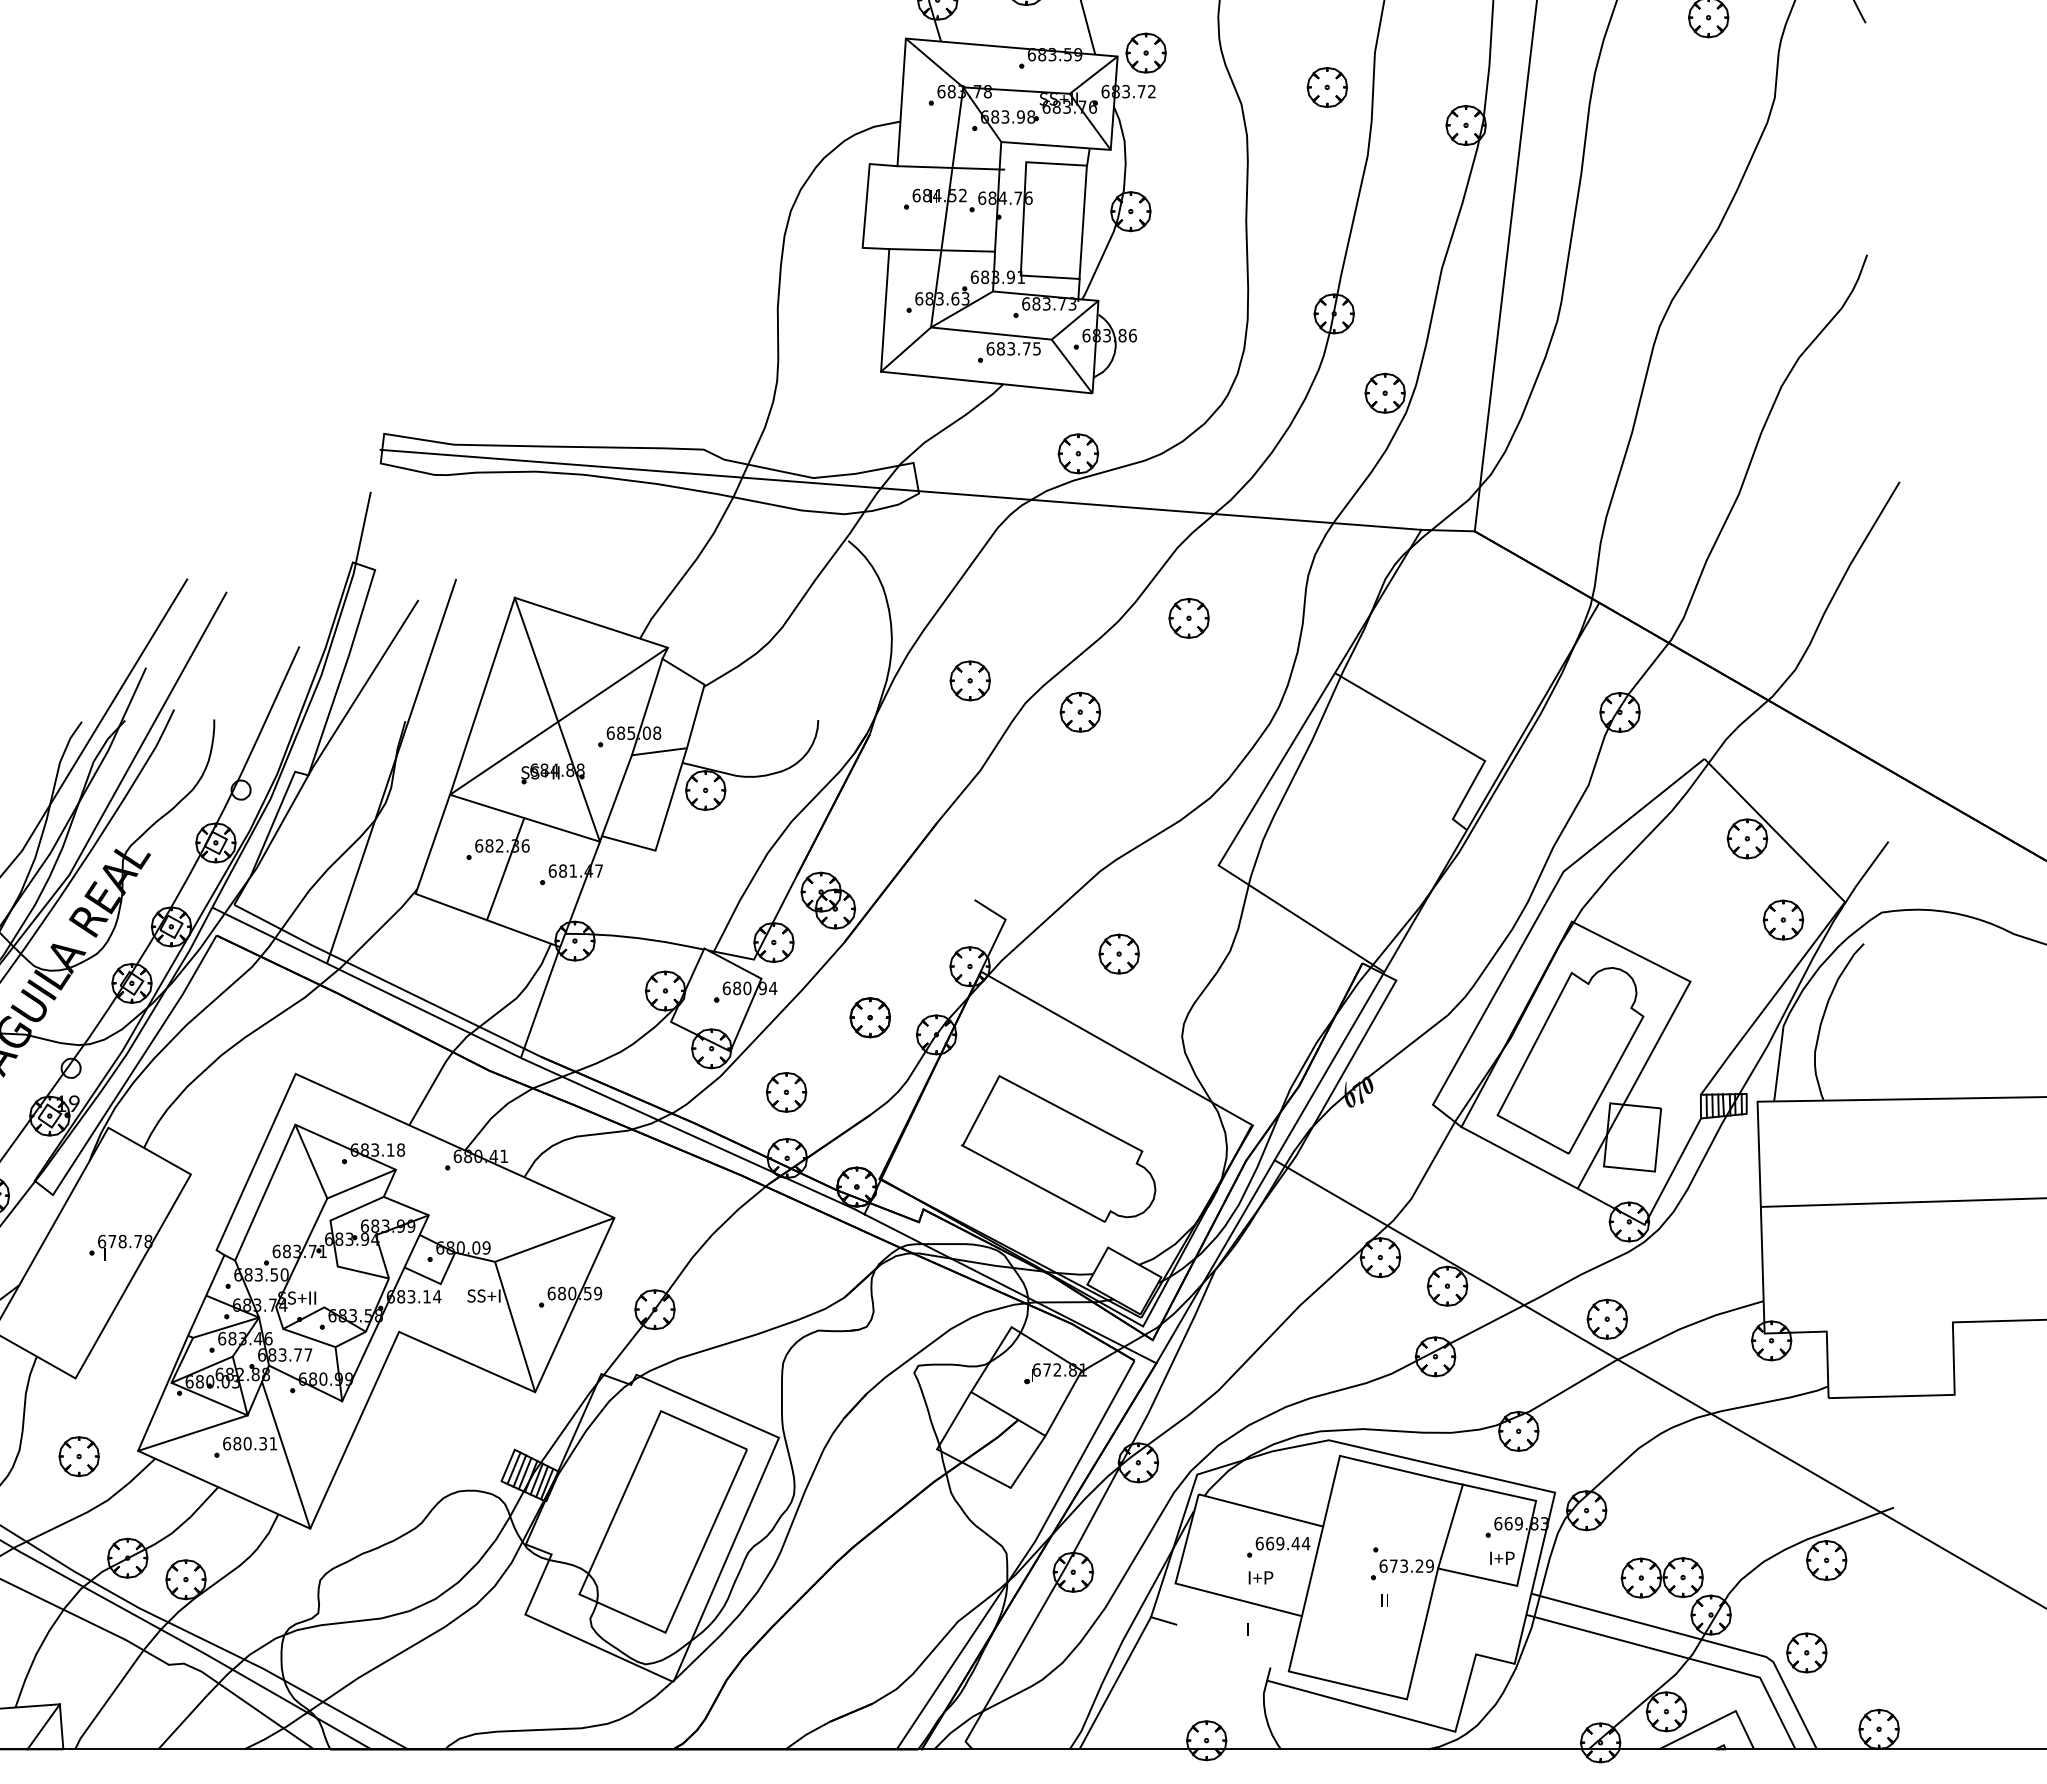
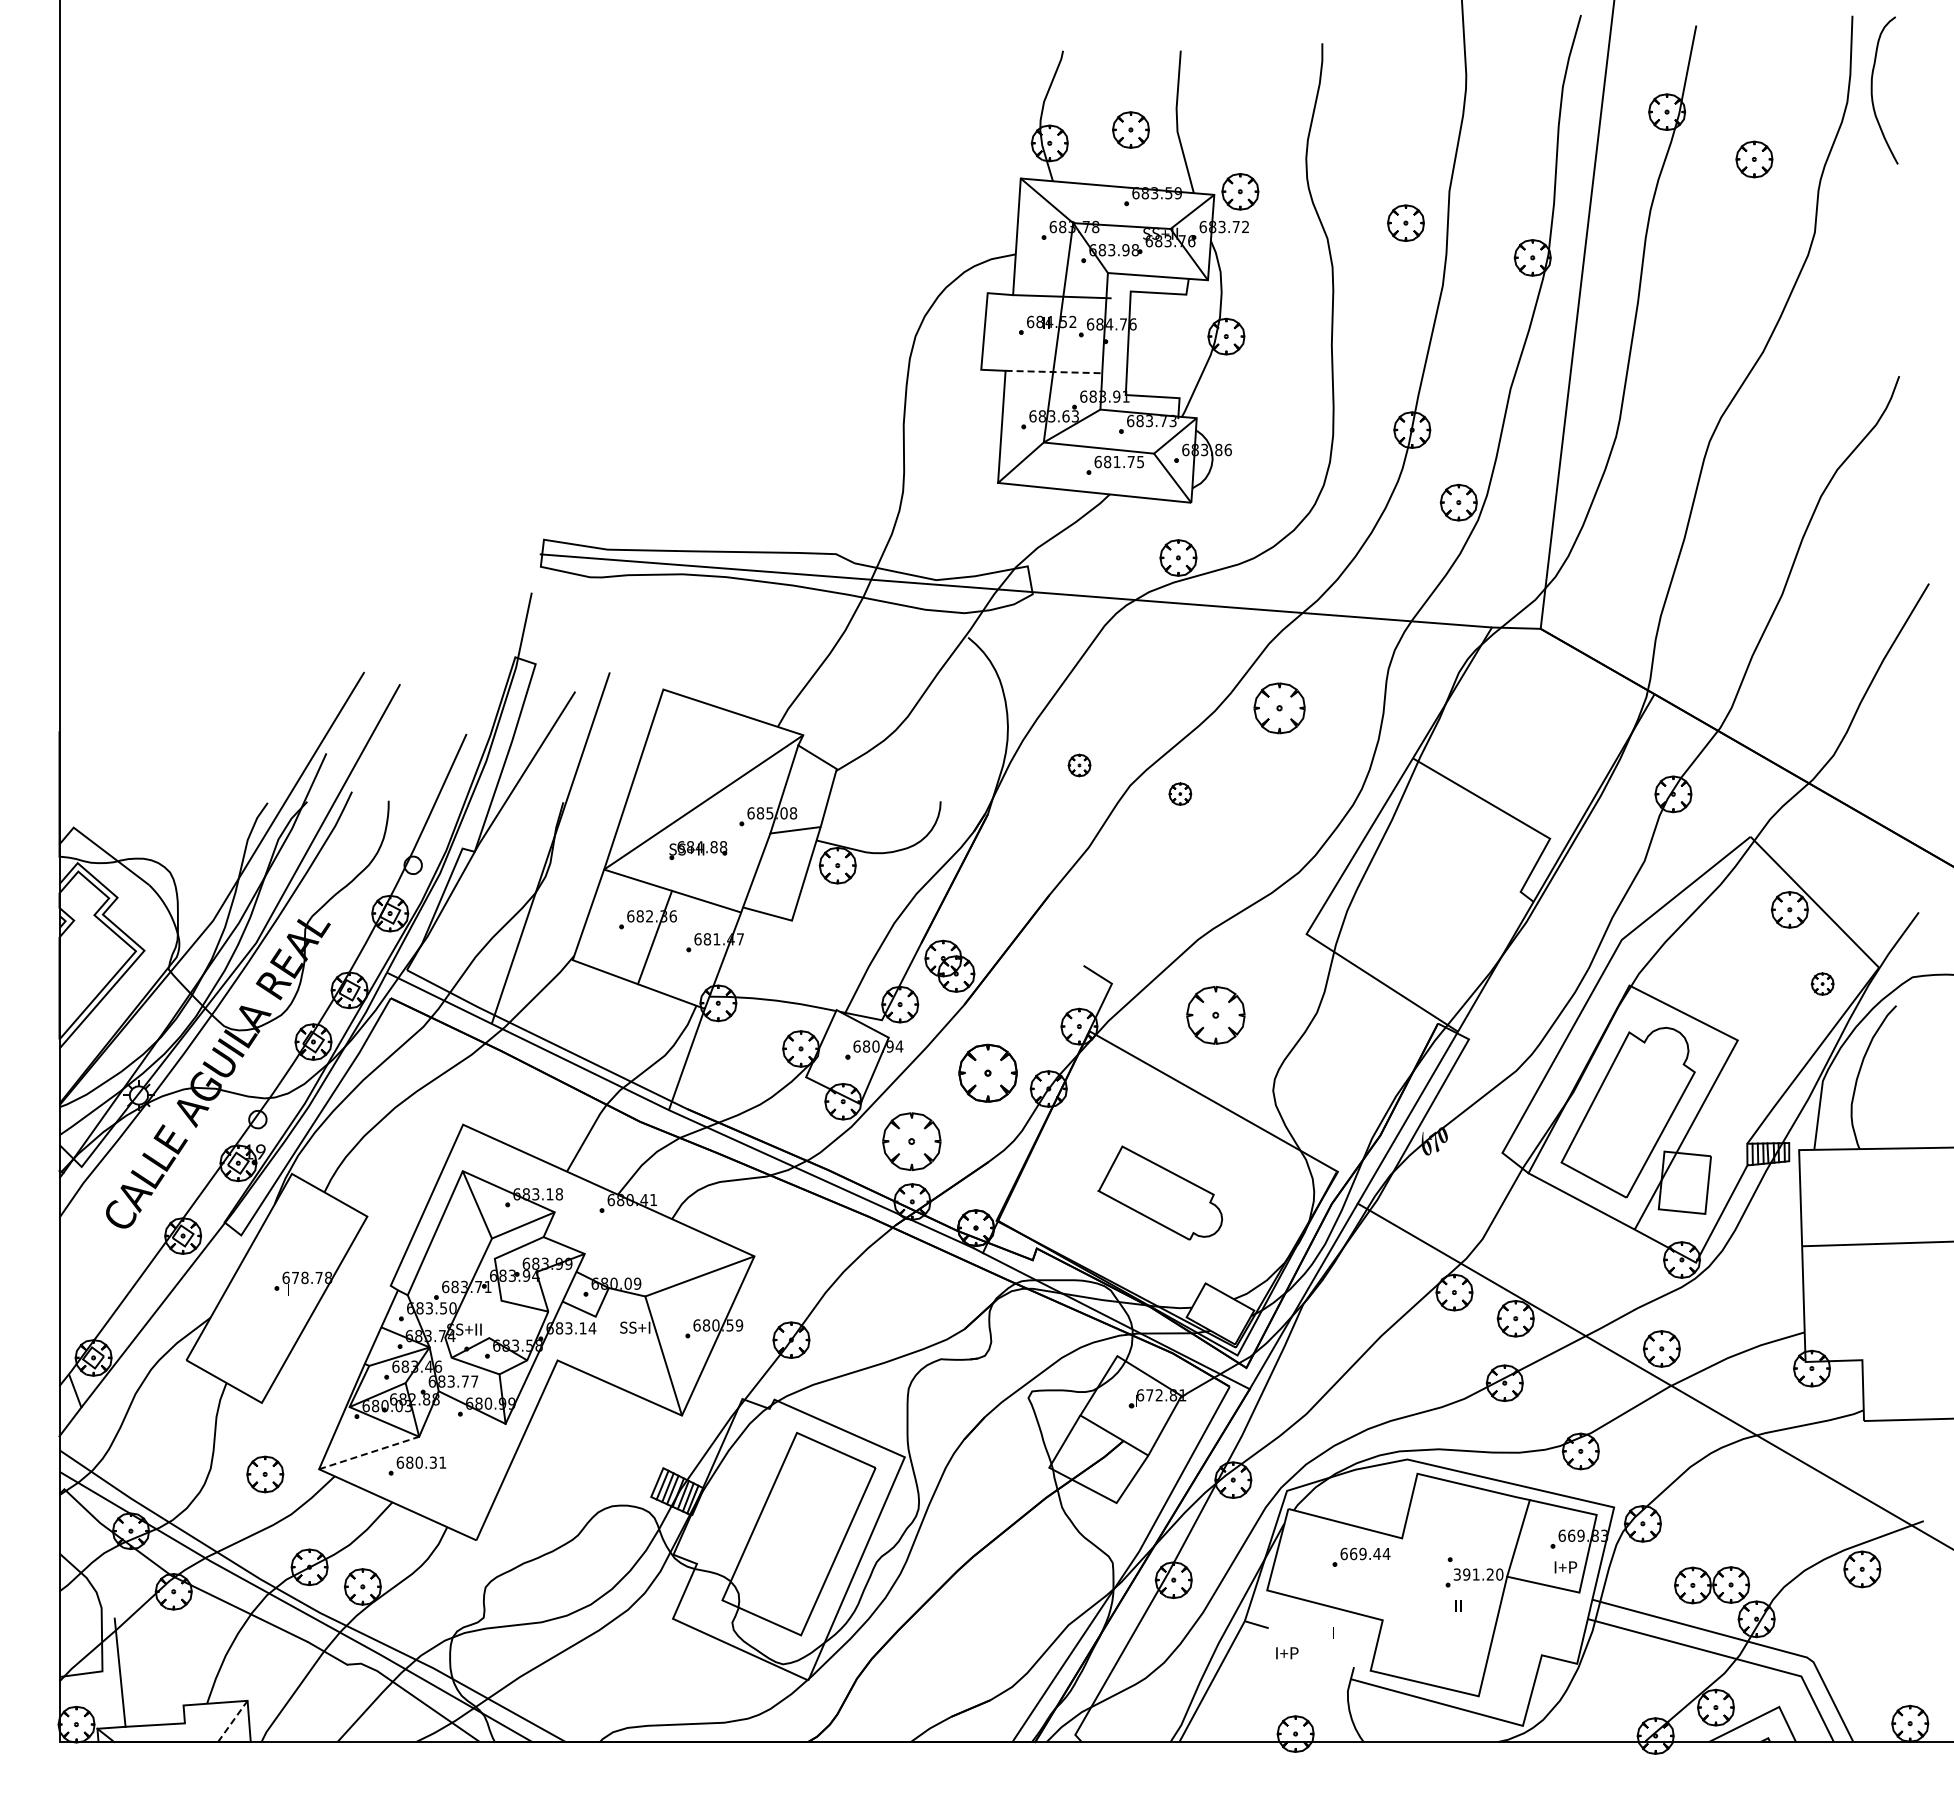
line: (1082, 222) -> (1182, 346), removed
line: (942, 250) -> (1054, 372), solid -> dashed
text: (1010, 348) -> (1116, 461), 683.75 -> 681.75
part: (1188, 618) -> (1279, 708), size x1.4
part: (970, 680) -> (1079, 765), size x0.6
part: (1080, 711) -> (1180, 793), size x0.6
line: (557, 719) -> (702, 800), removed
part: (1783, 919) -> (1822, 983), size x0.6
part: (1118, 953) -> (1215, 1014), size x1.6
part: (870, 1017) -> (988, 1073), size x1.6
part: (786, 1092) -> (911, 1141), size x1.6
part: (1057, 1148) -> (1159, 1192), size x0.7
line: (193, 1433) -> (369, 1453), solid -> dashed
line: (286, 1455) -> (454, 1473), removed
text: (1406, 1566) -> (1478, 1574), 673.29 -> 391.20
line: (1312, 1571) -> (1392, 1579), removed
text: (1261, 1578) -> (1287, 1653), moved
part: (1807, 1652) -> (1844, 1653), removed
line: (44, 1726) -> (233, 1721), solid -> dashed

